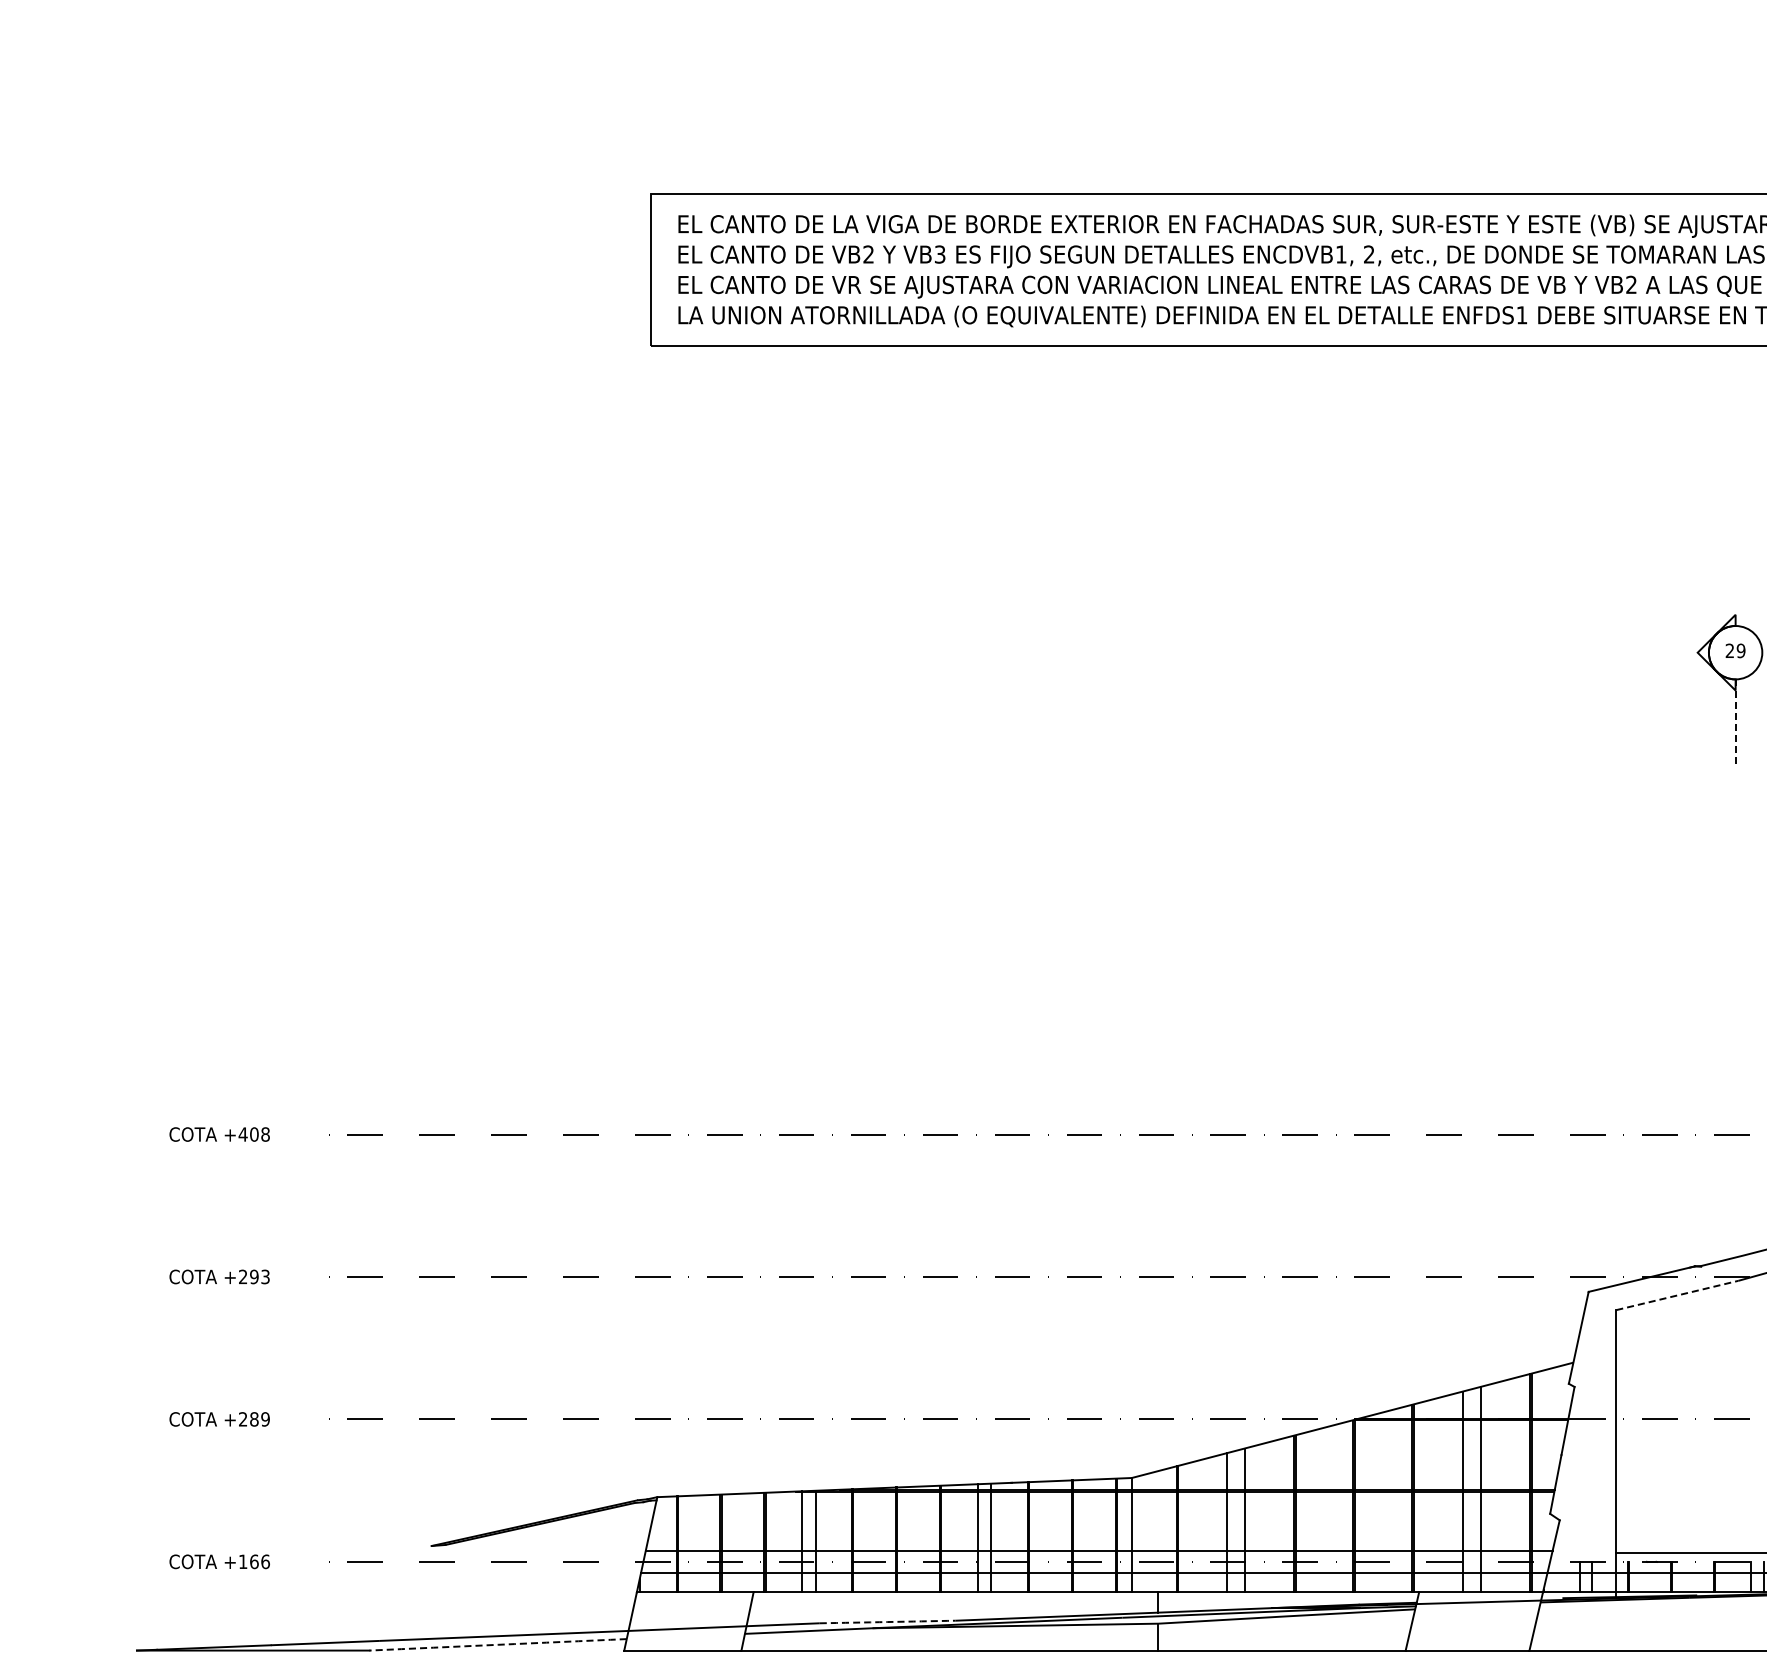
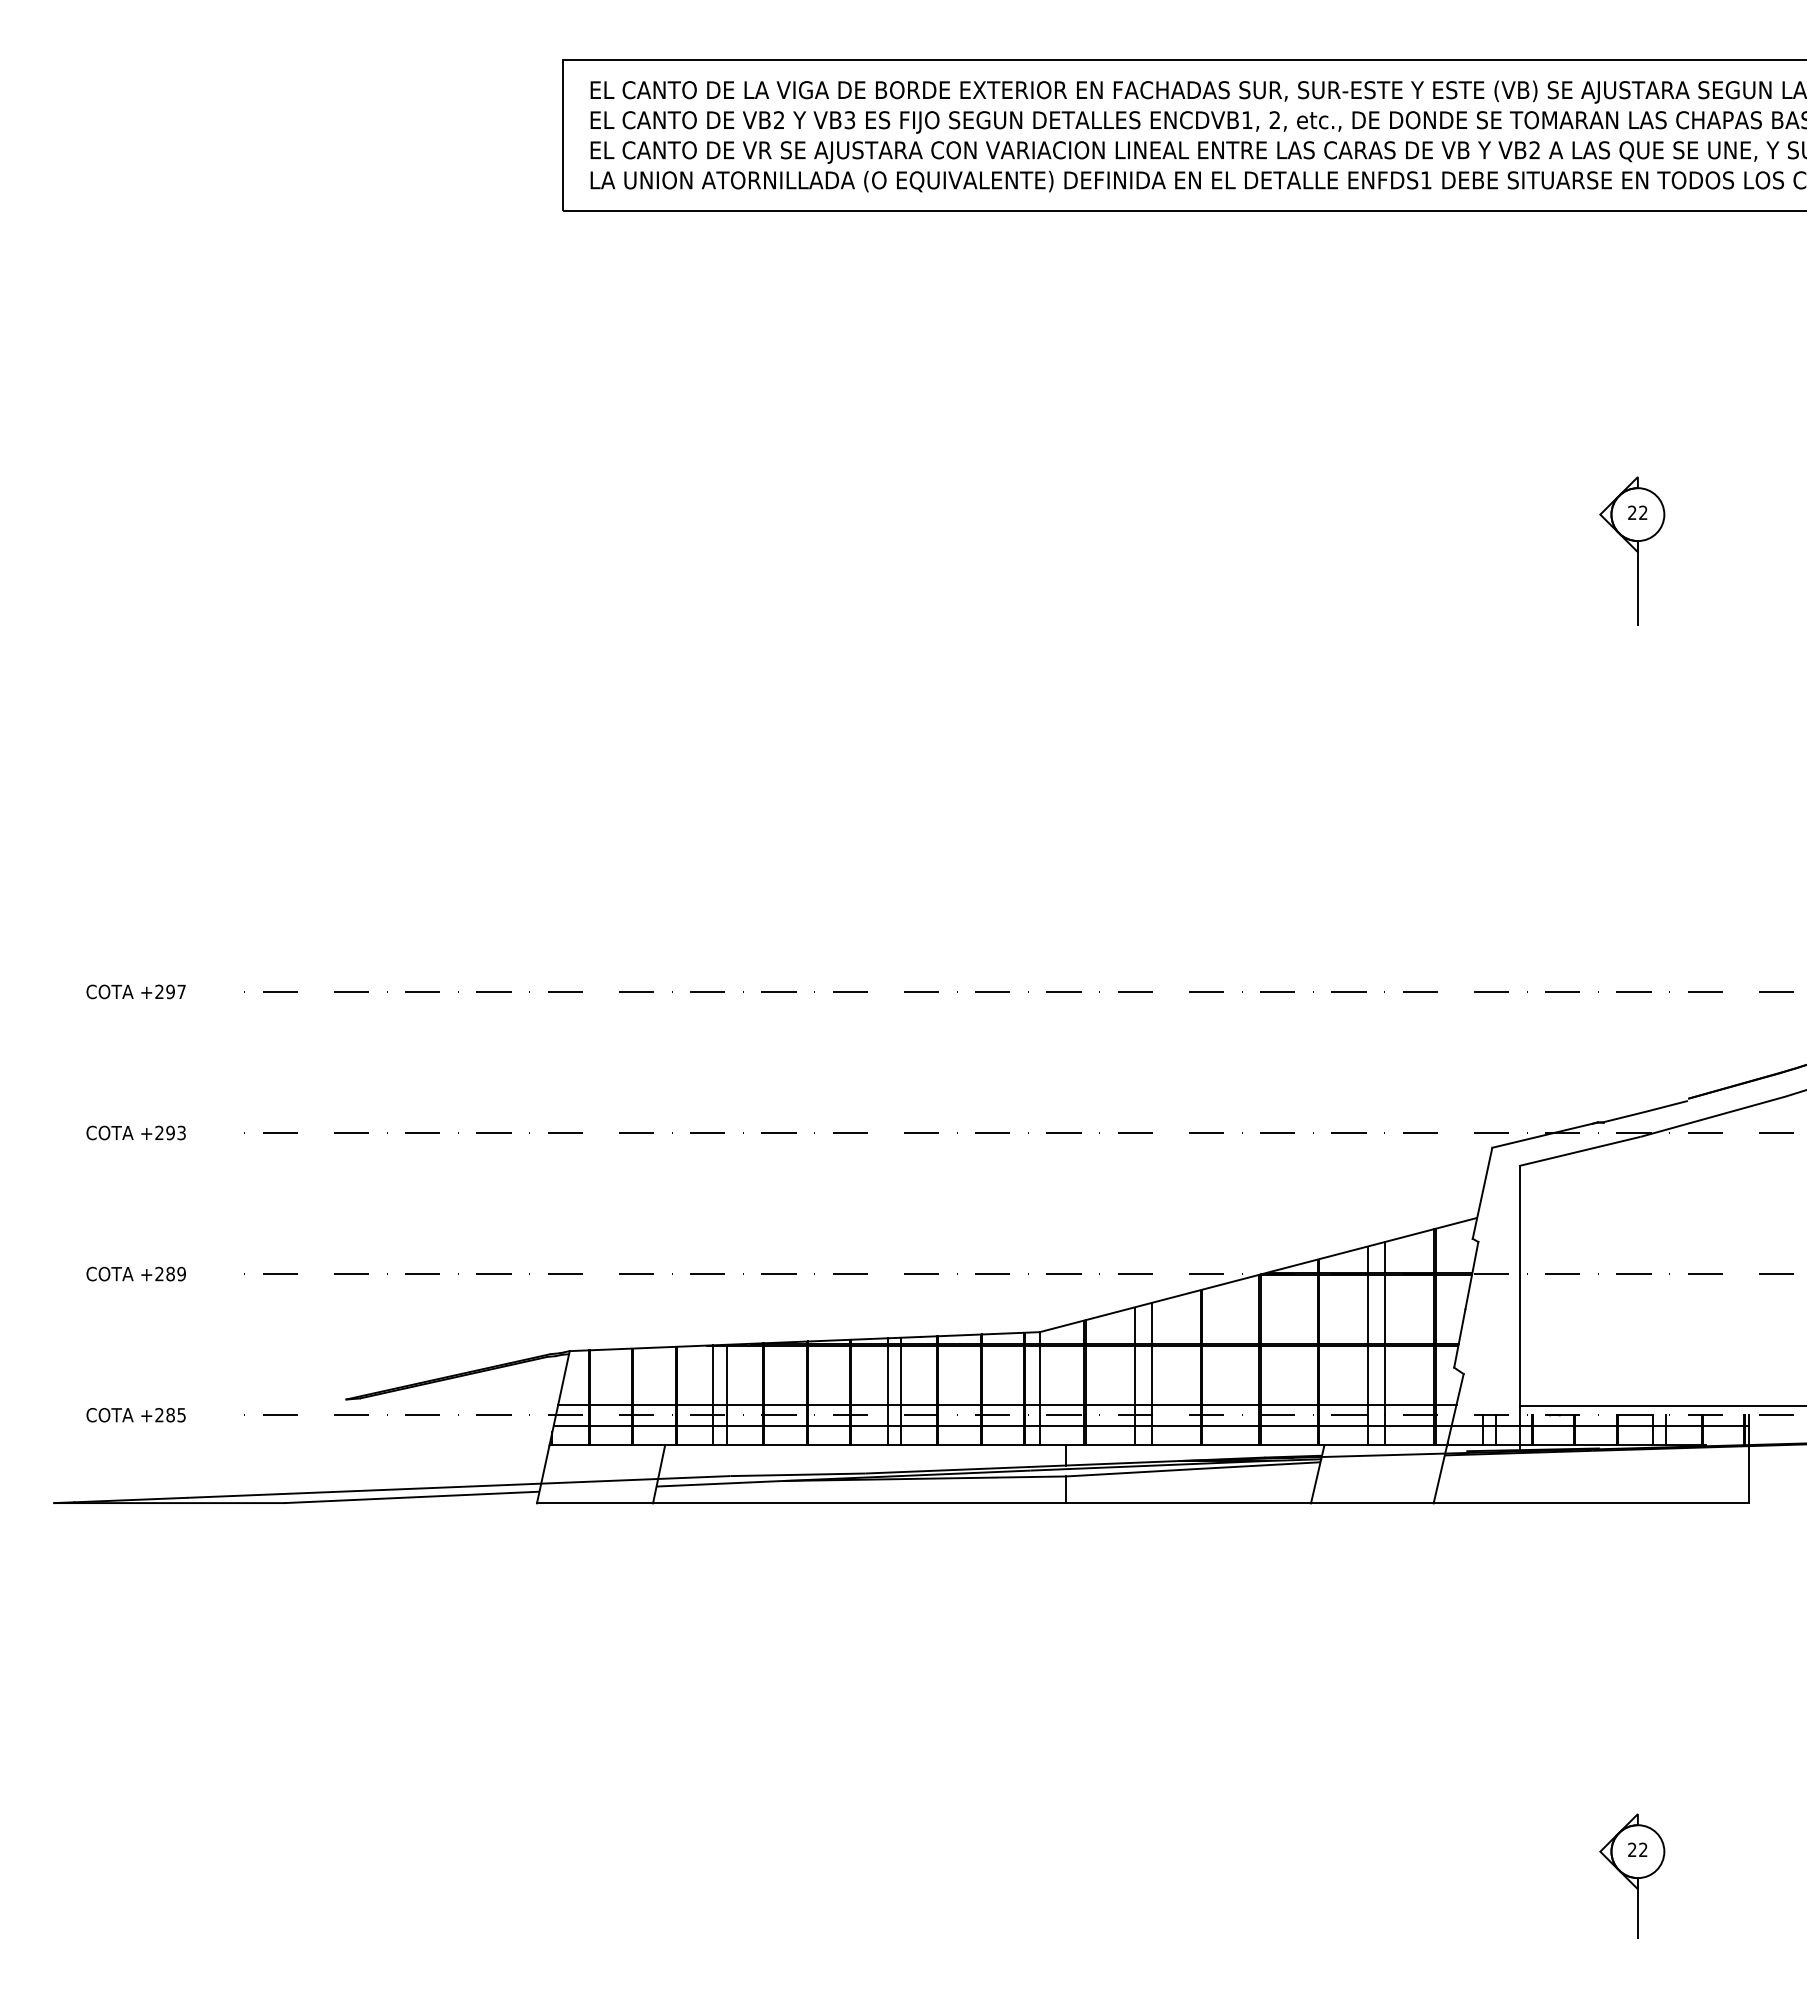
text: (1741, 650) -> (1643, 512), 29 -> 22
line: (1735, 722) -> (1637, 583), dashed -> solid
text: (253, 1134) -> (169, 991), +408 -> +297
line: (1677, 1295) -> (1580, 1151), dashed -> solid
text: (254, 1562) -> (170, 1415), +166 -> +285
arc: (887, 1621) -> (797, 1474), dashed -> solid
arc: (498, 1644) -> (412, 1497), dashed -> solid

